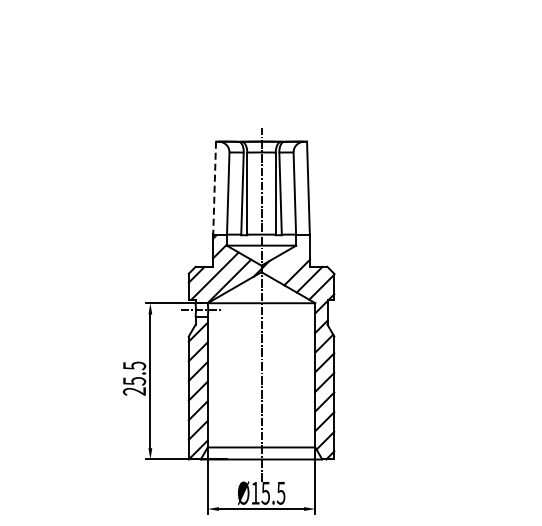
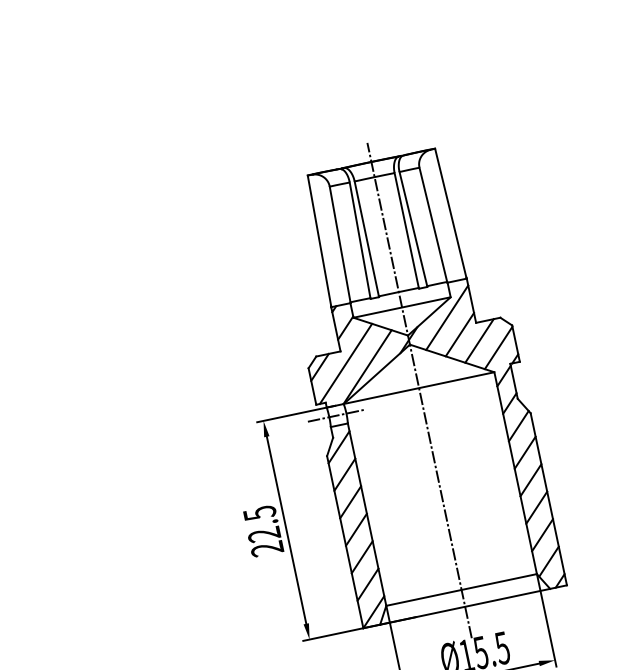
line: (214, 188) -> (319, 241), dashed -> solid
line: (290, 259) -> (446, 318), added
text: (134, 381) -> (264, 535), 25.5 -> 22.5

